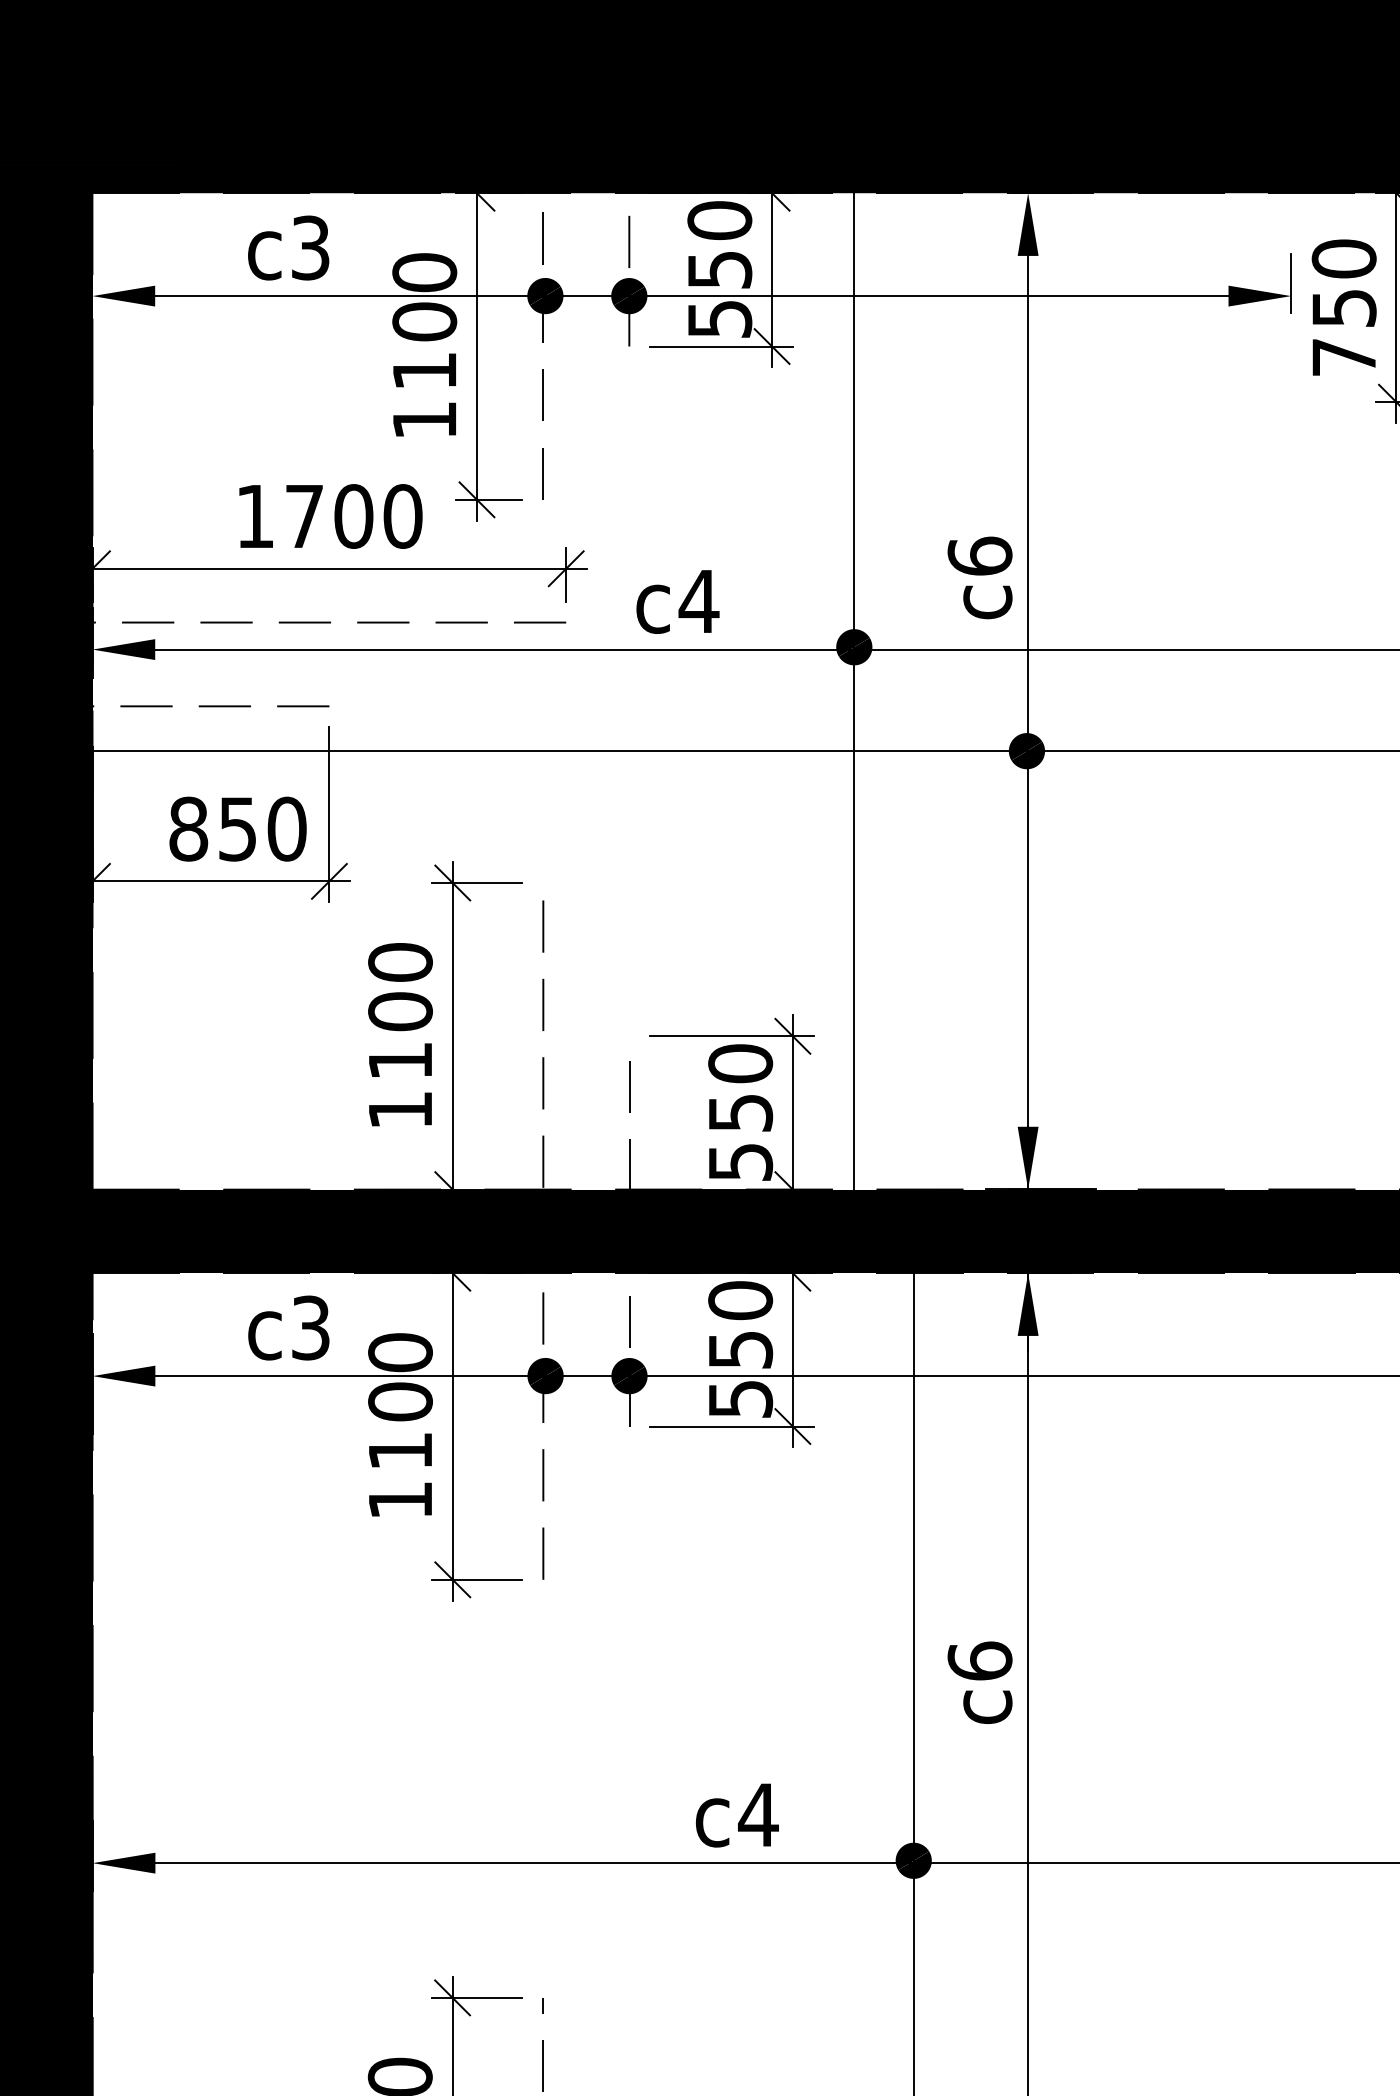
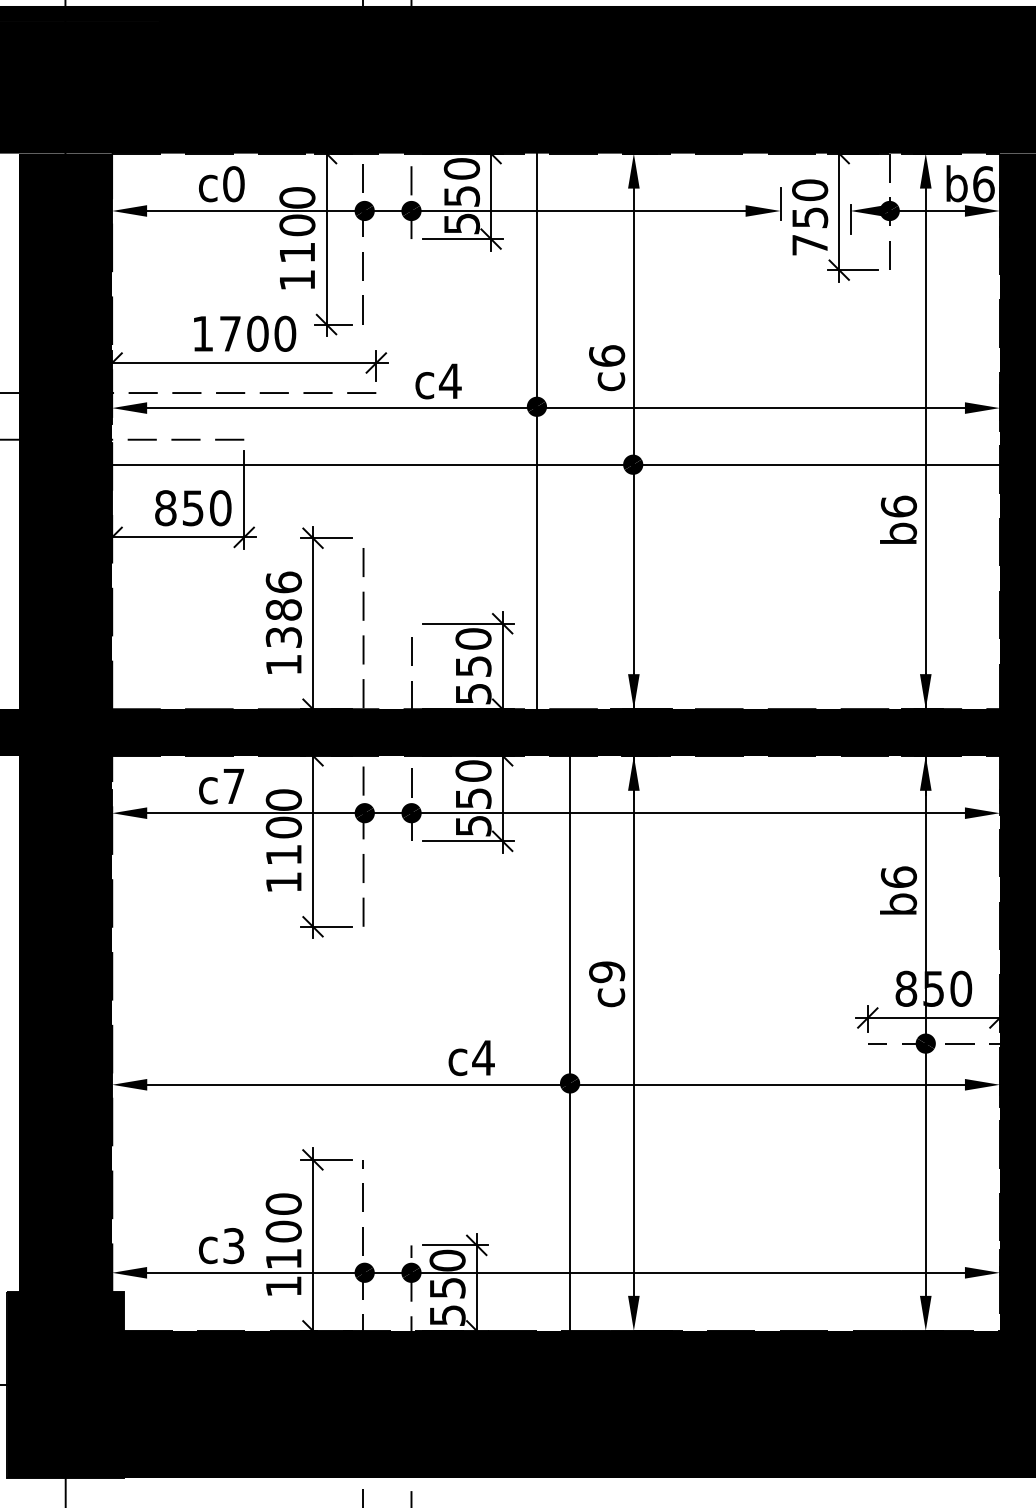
text: (310, 248) -> (233, 184), c3 -> c0
text: (399, 1010) -> (283, 609), 1100 -> 1386
text: (310, 1328) -> (233, 786), c3 -> c7
text: (980, 1661) -> (607, 972), c6 -> c9

